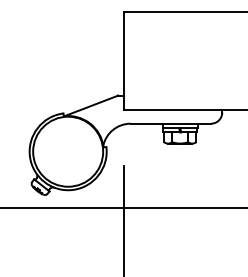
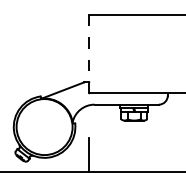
line: (124, 61) -> (89, 54), solid -> dashed

